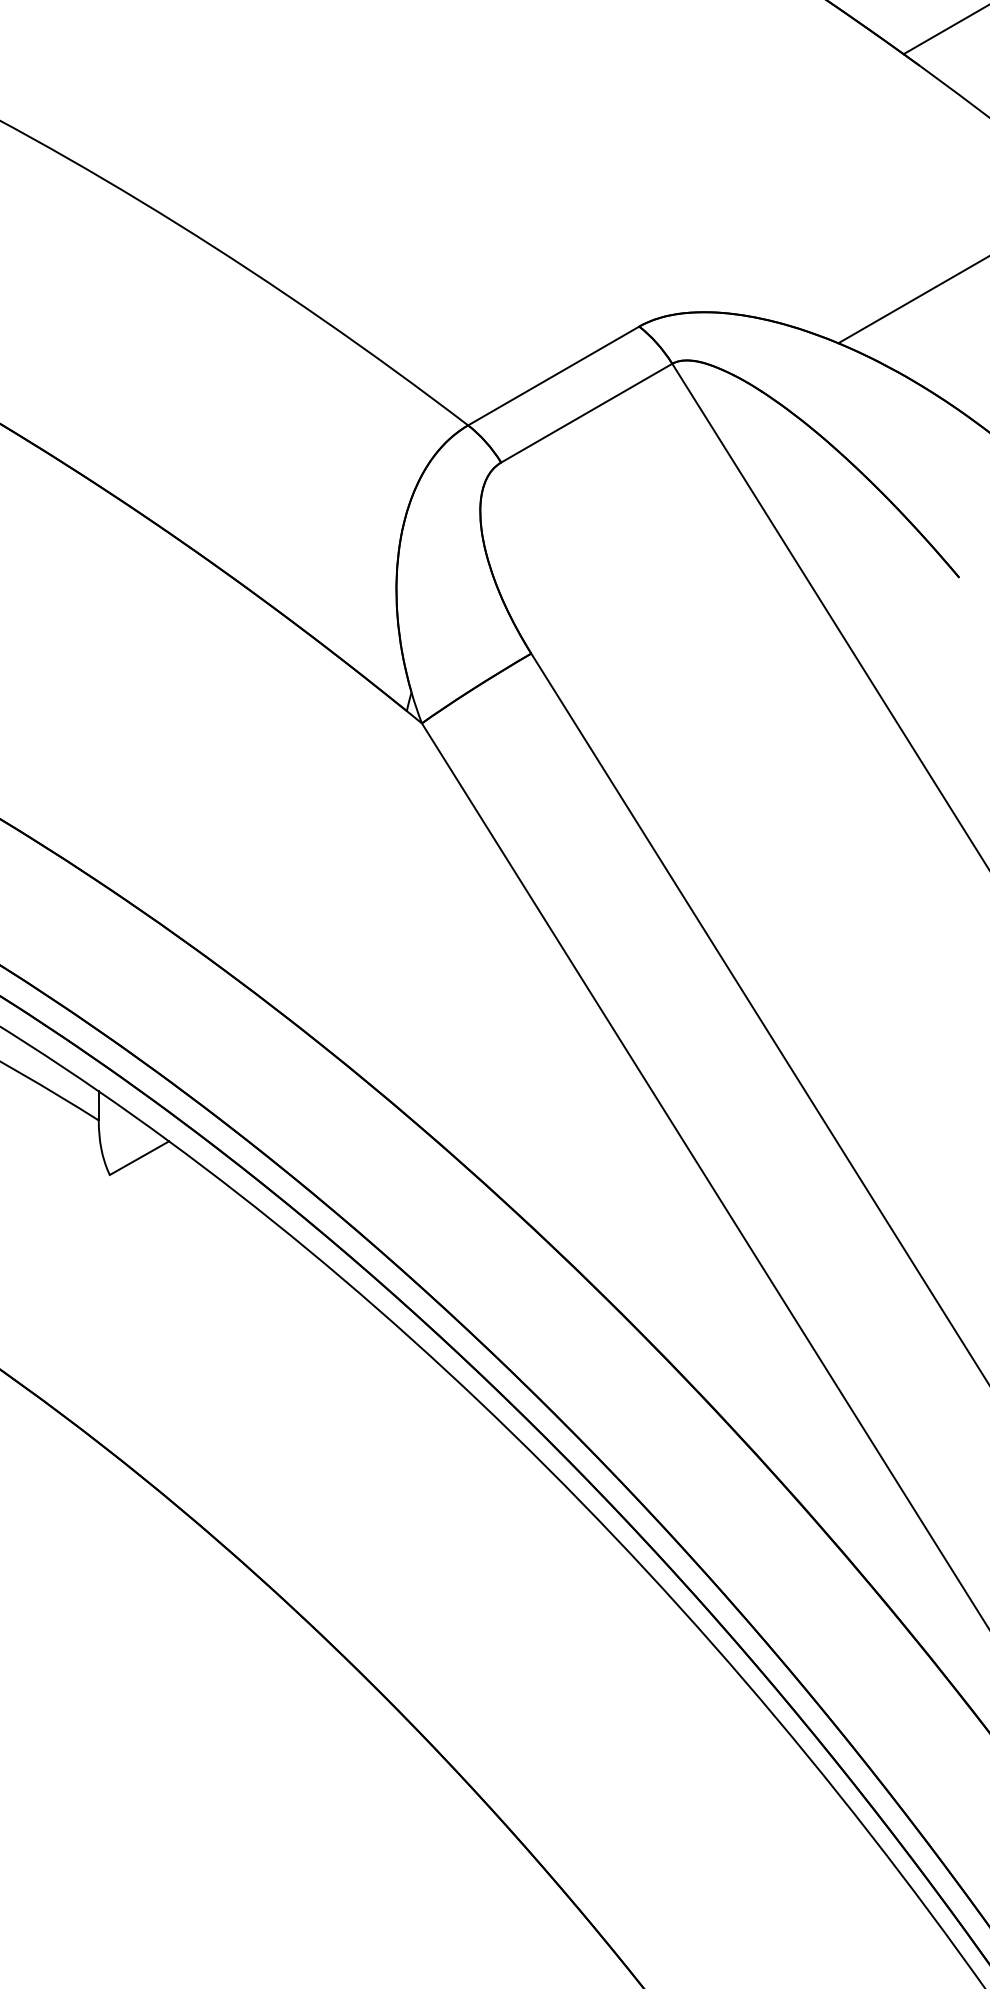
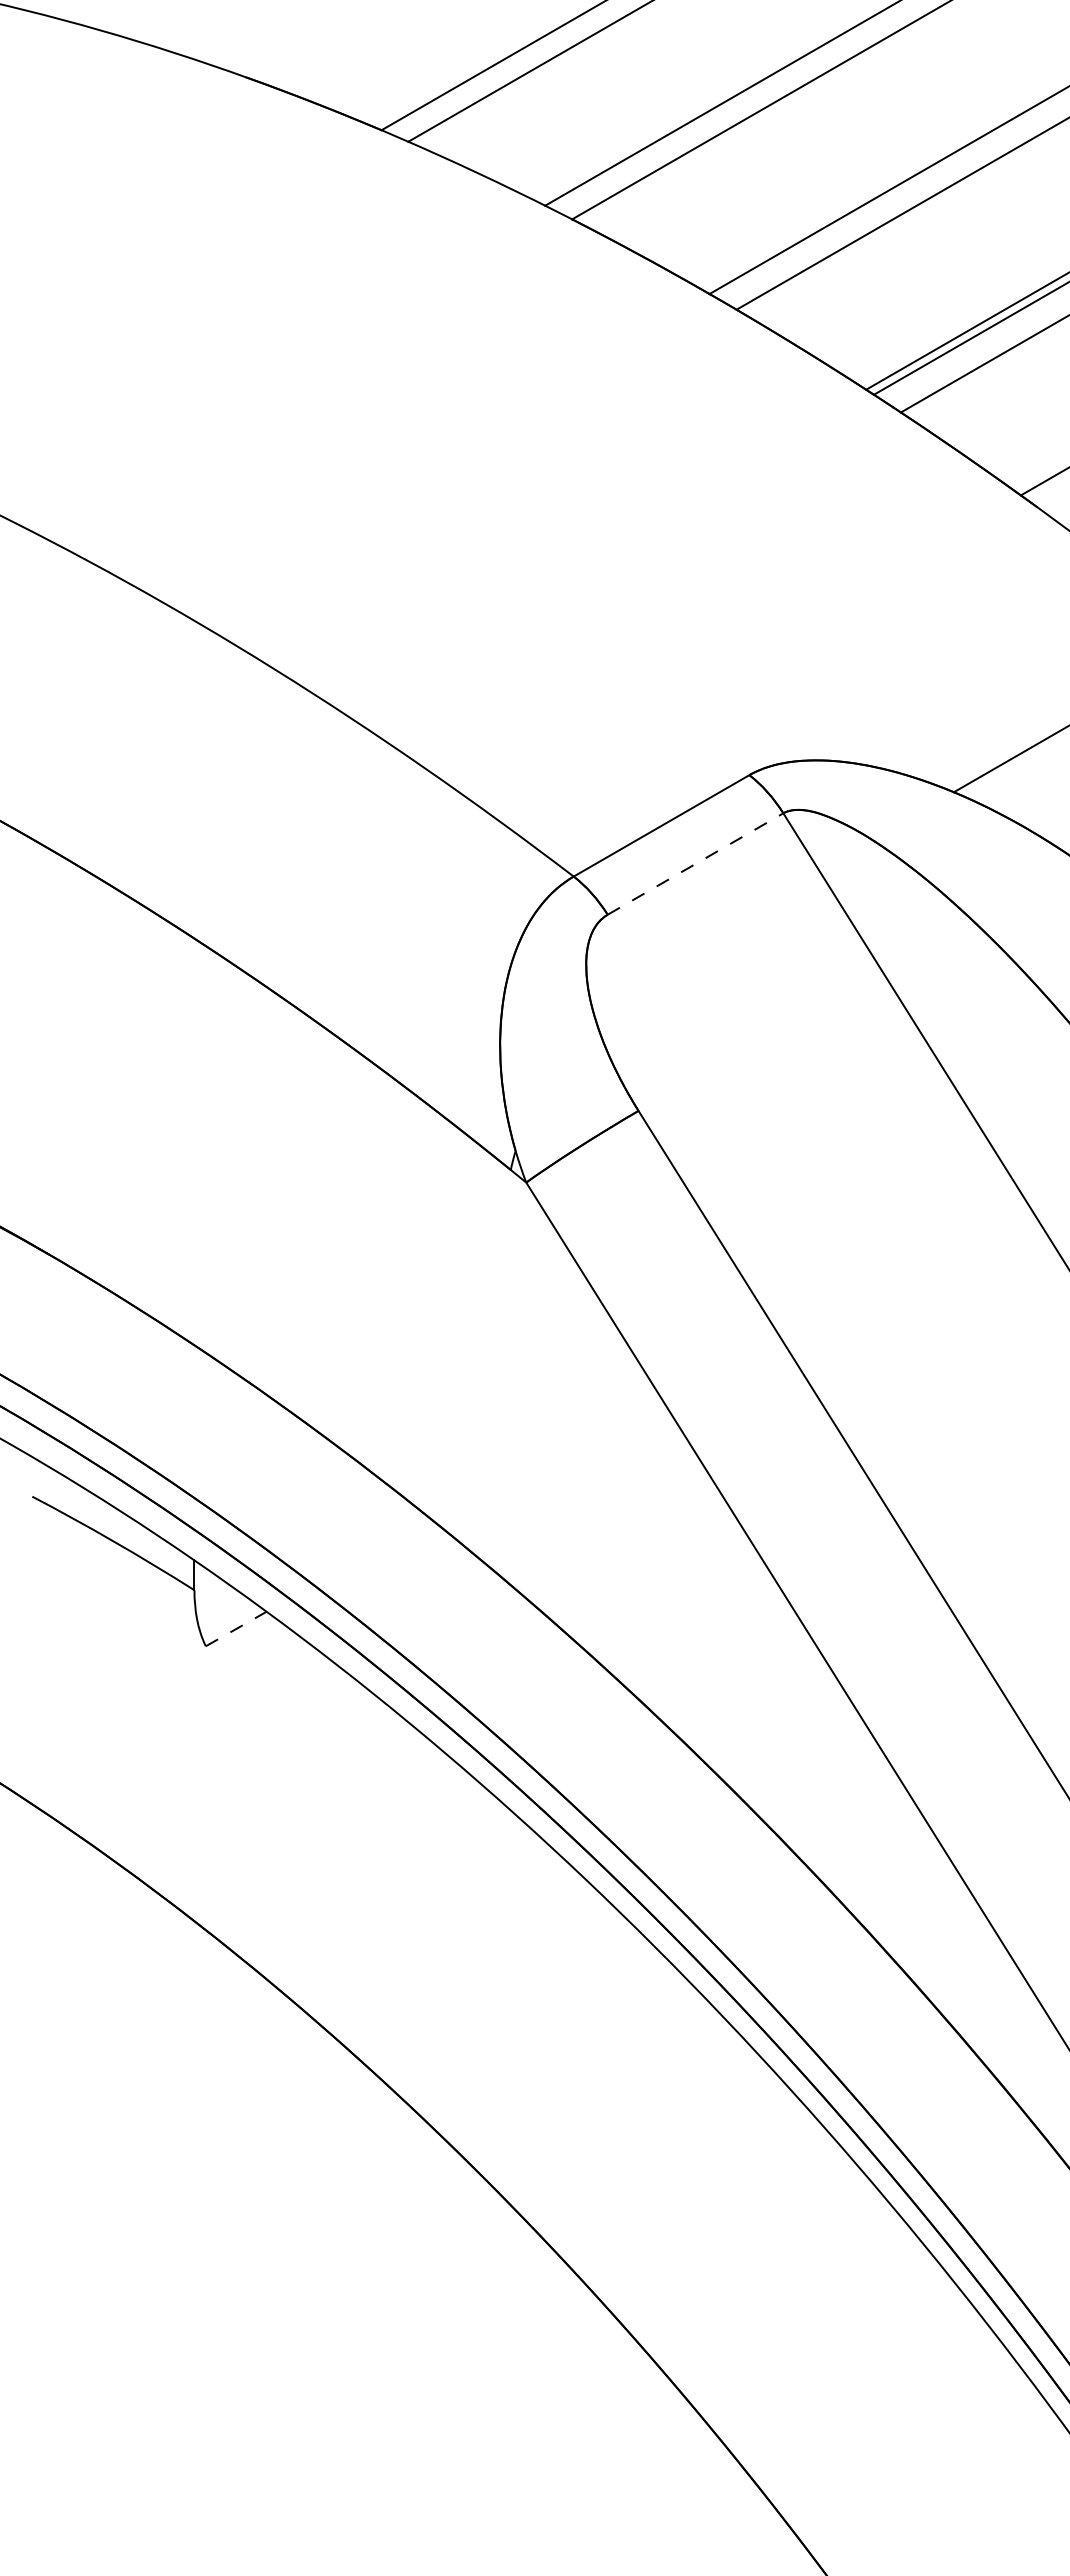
line: (586, 412) -> (695, 863), solid -> dashed
line: (139, 1157) -> (236, 1628), solid -> dashed

